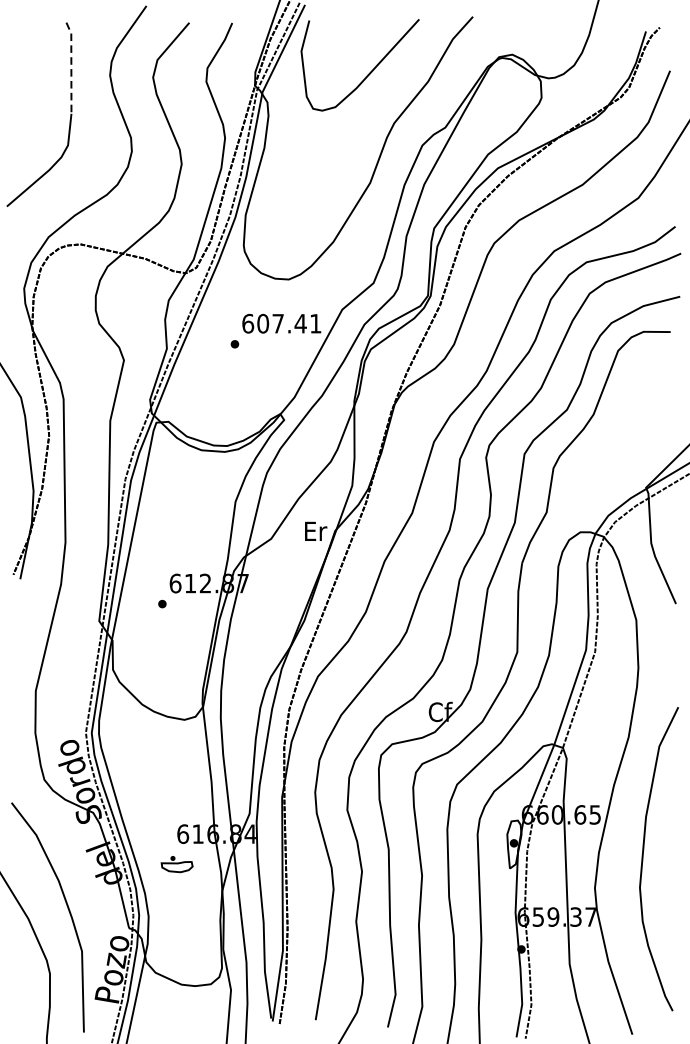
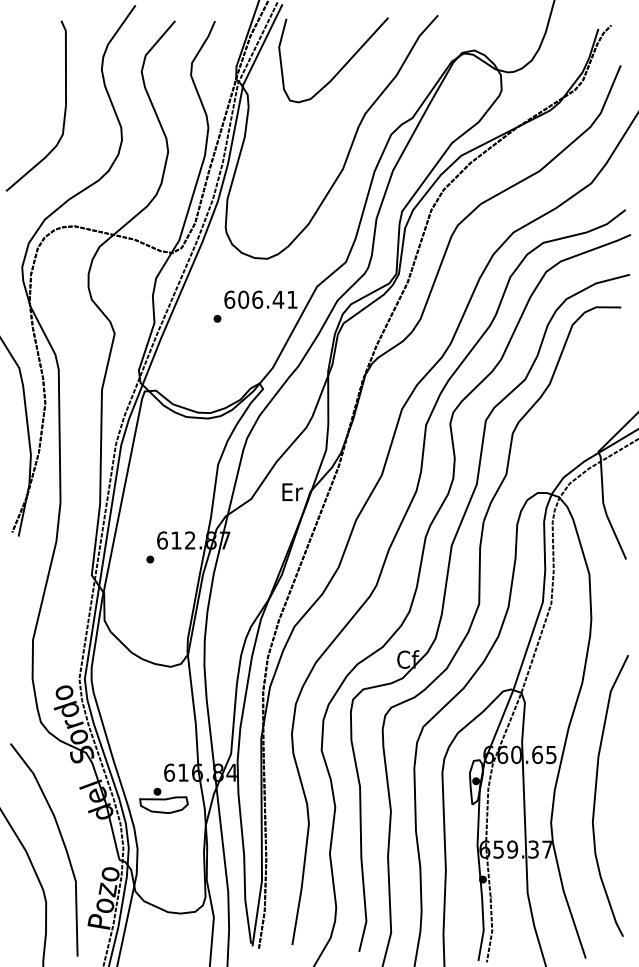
line: (70, 66) -> (65, 61), dashed -> solid
text: (278, 323) -> (257, 299), 607.41 -> 606.41
part: (176, 864) -> (163, 800), size x1.67

